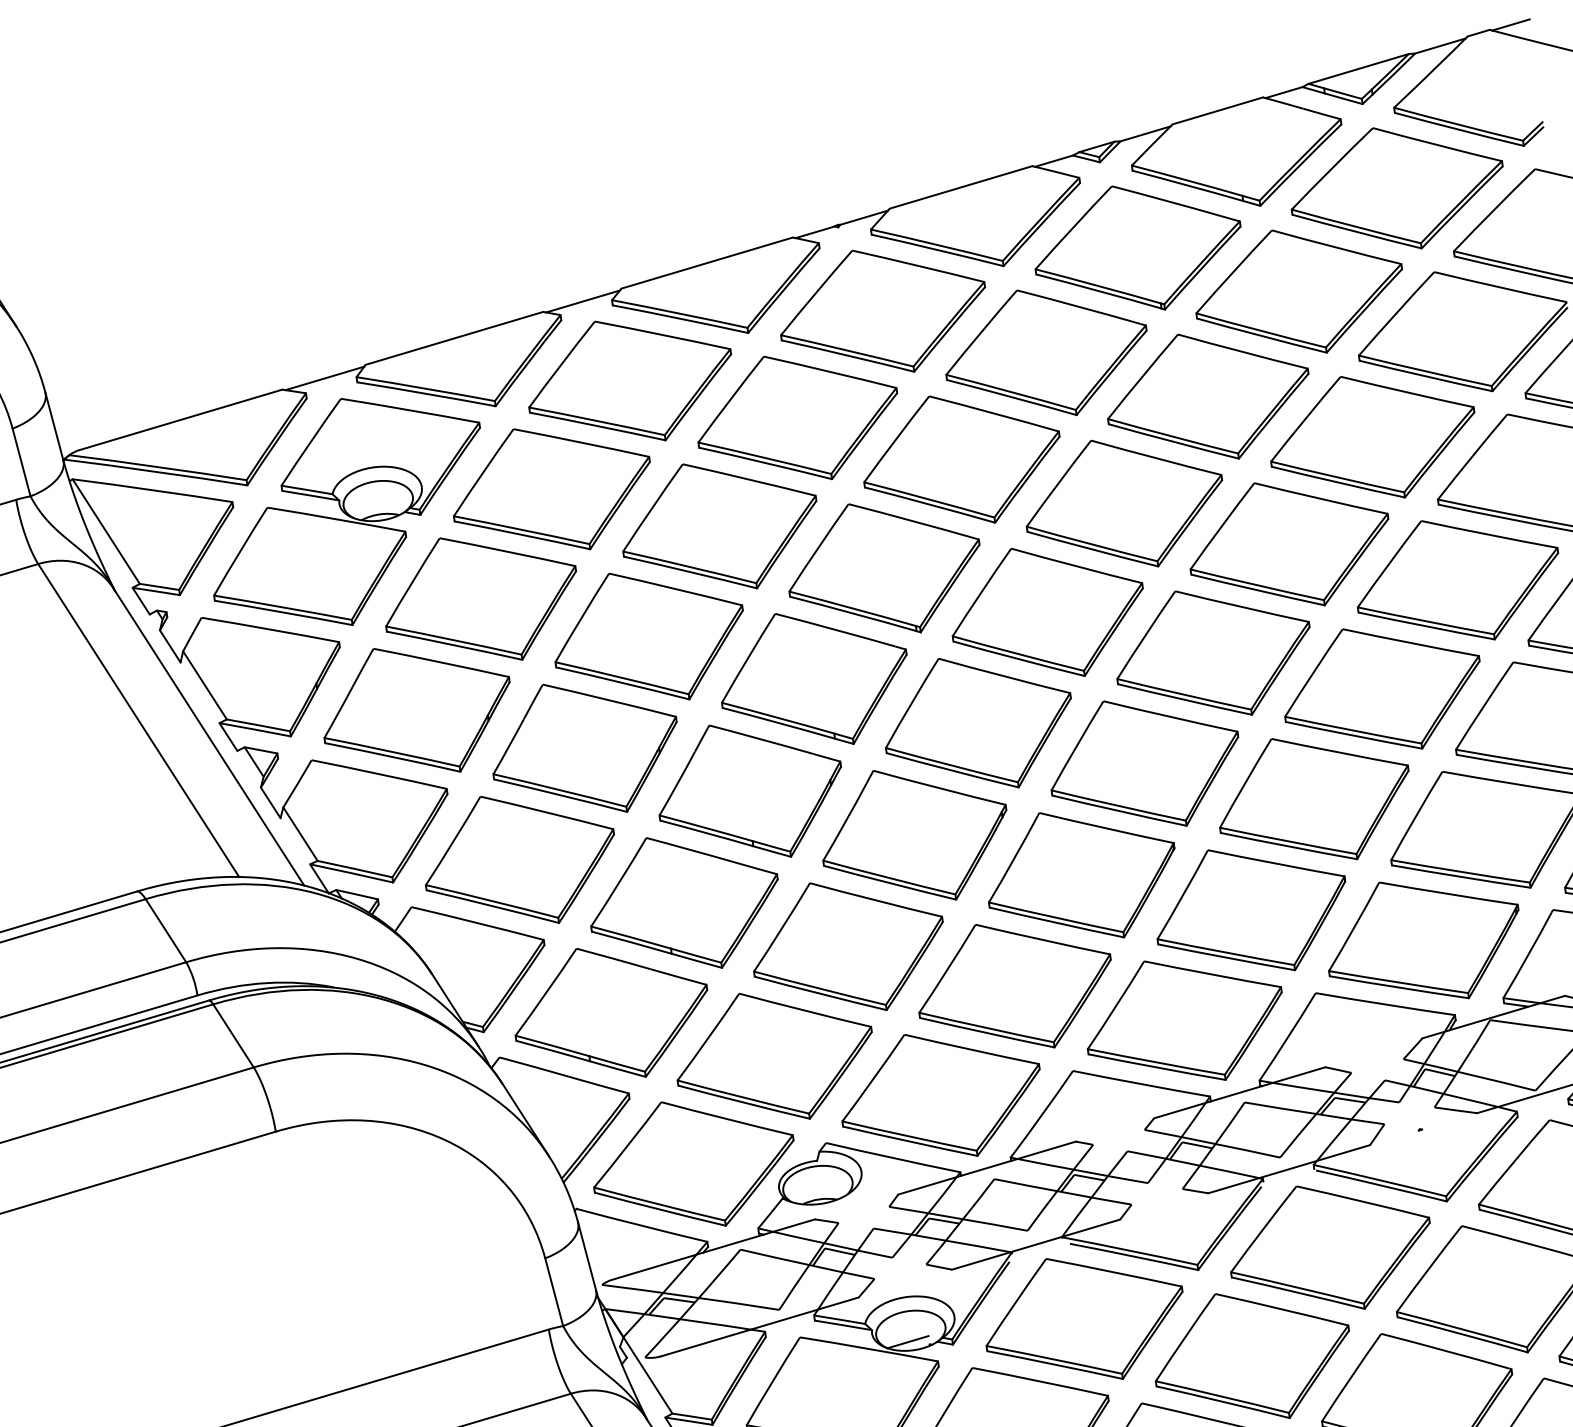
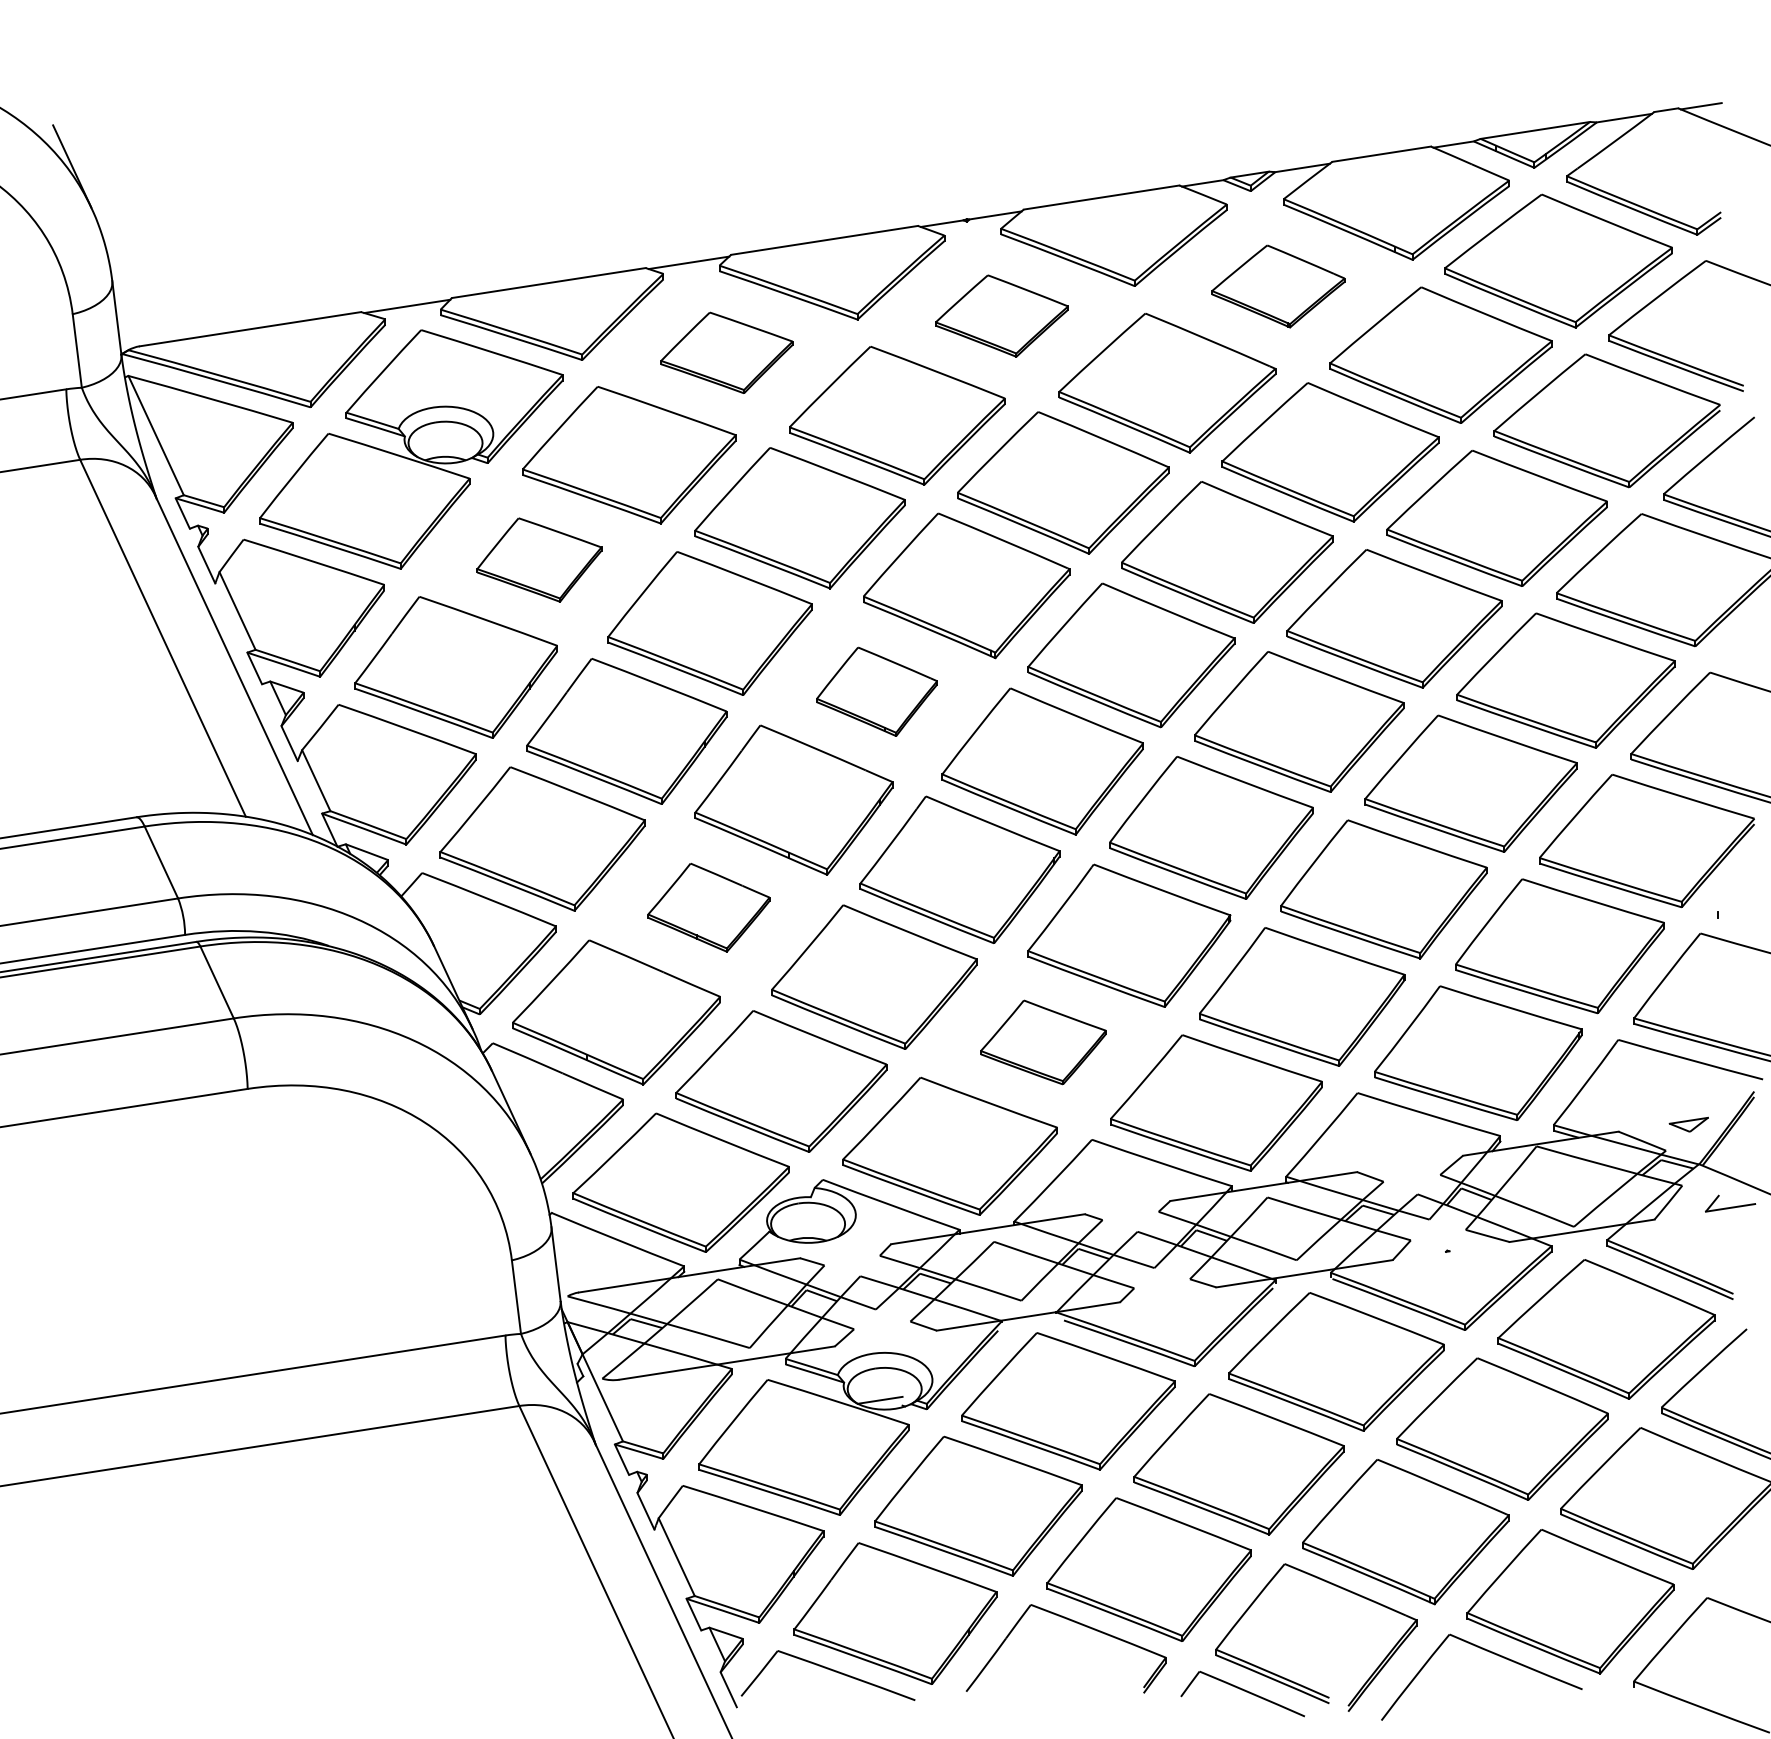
part: (1138, 248) -> (1278, 286), size x0.6
part: (882, 310) -> (1001, 315), size x0.6
part: (629, 380) -> (726, 352), size x0.6
part: (481, 598) -> (539, 559), size x0.6
part: (813, 678) -> (876, 691), size x0.6
part: (684, 902) -> (708, 907), size x0.6
part: (1015, 986) -> (1043, 1042), size x0.6

